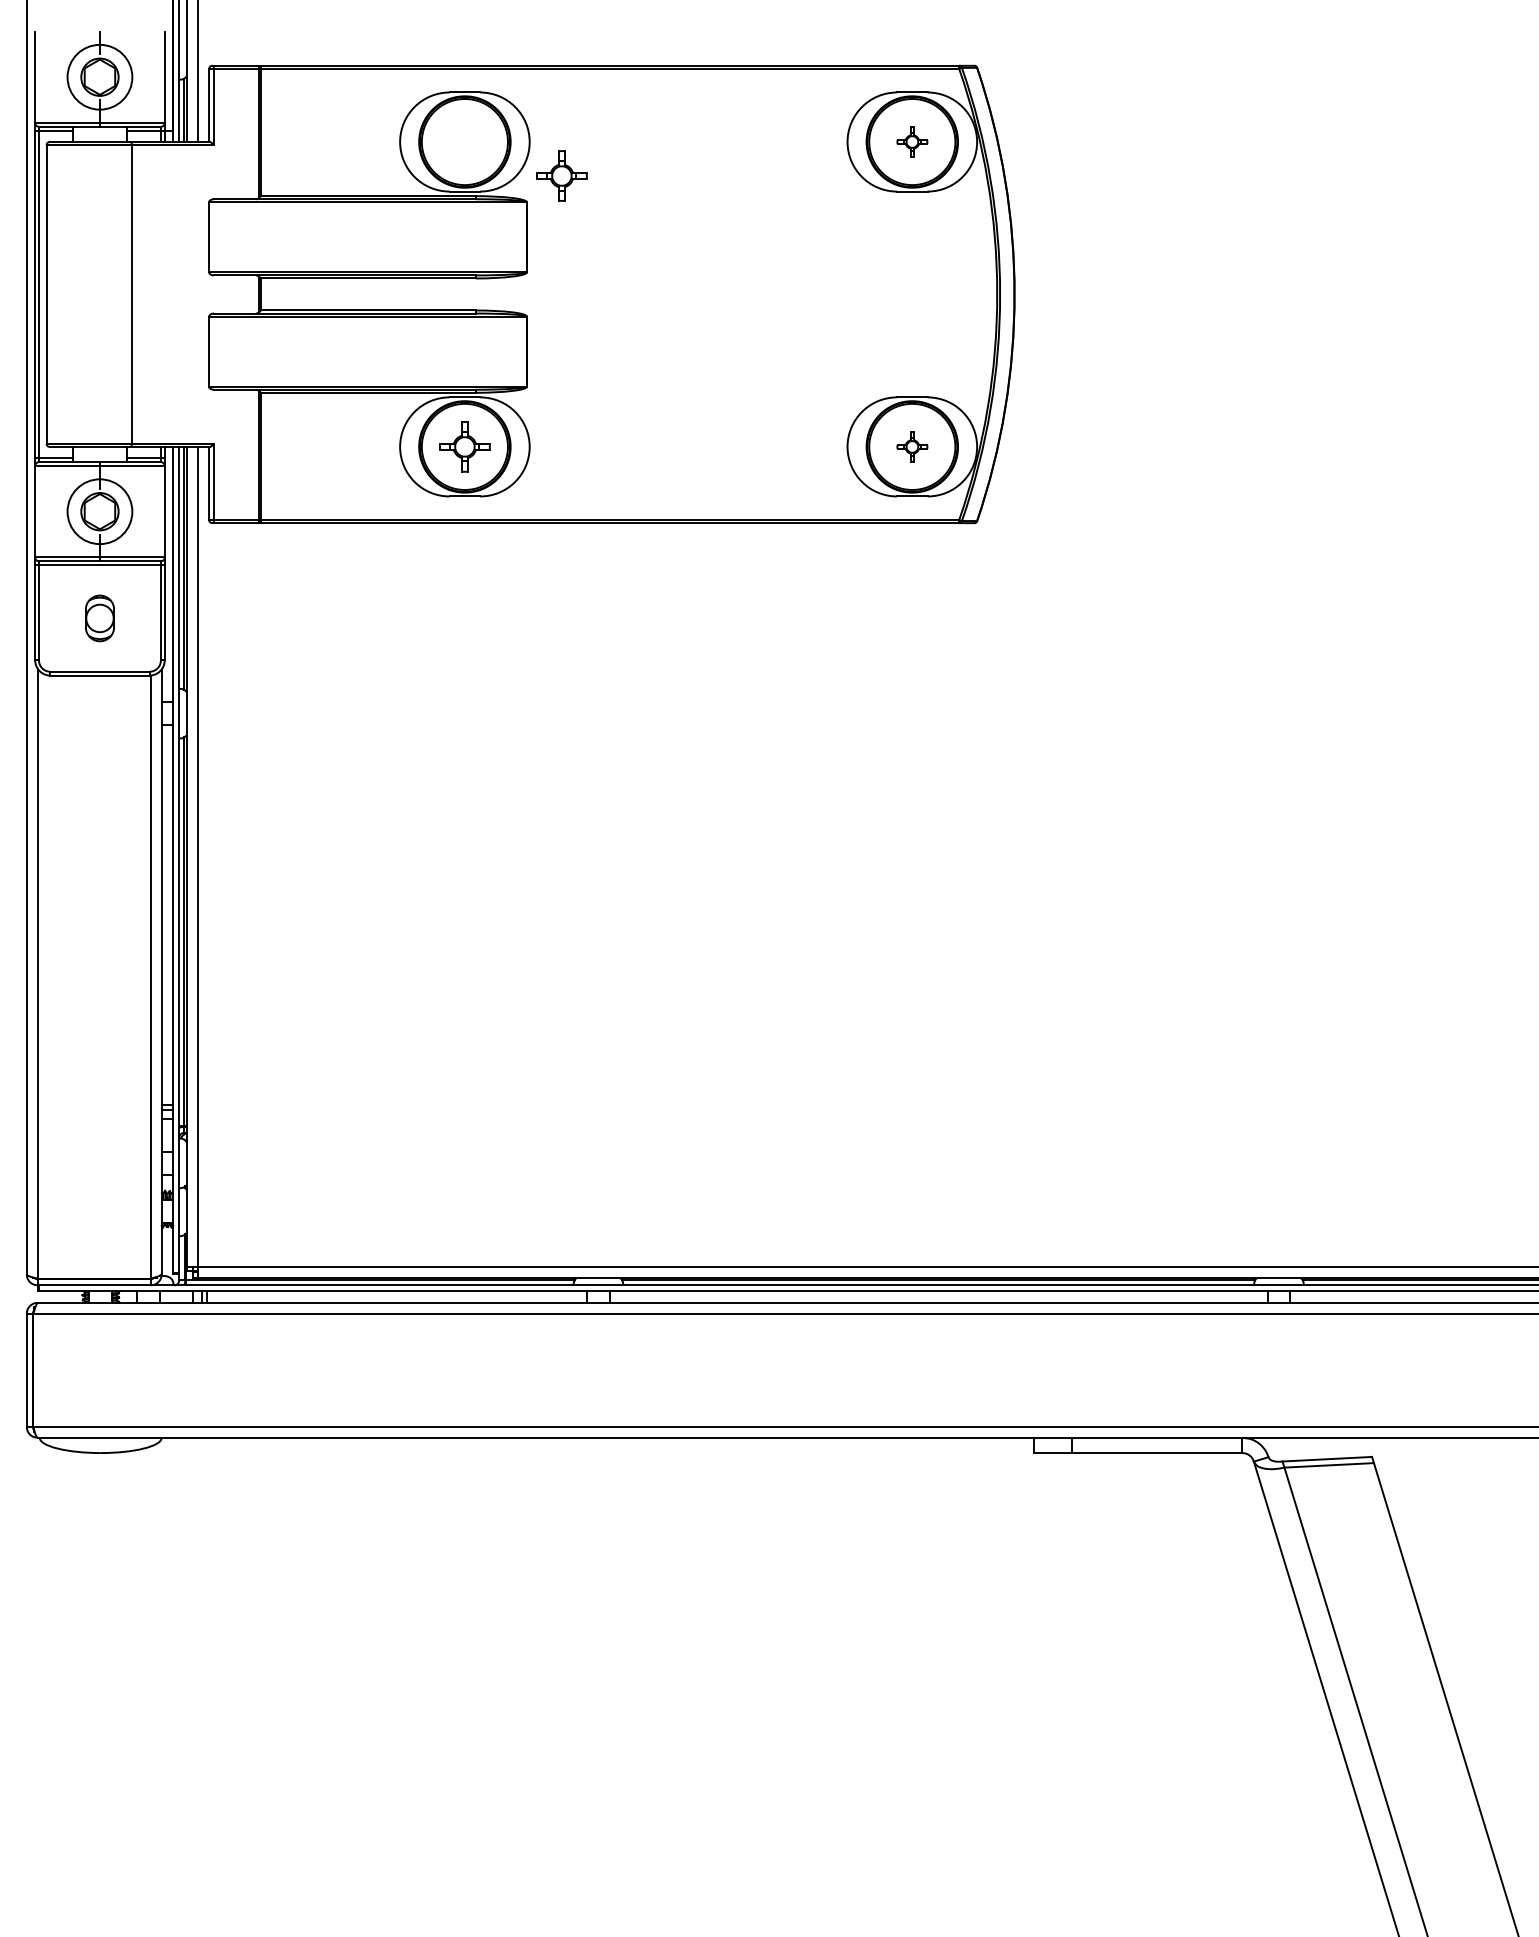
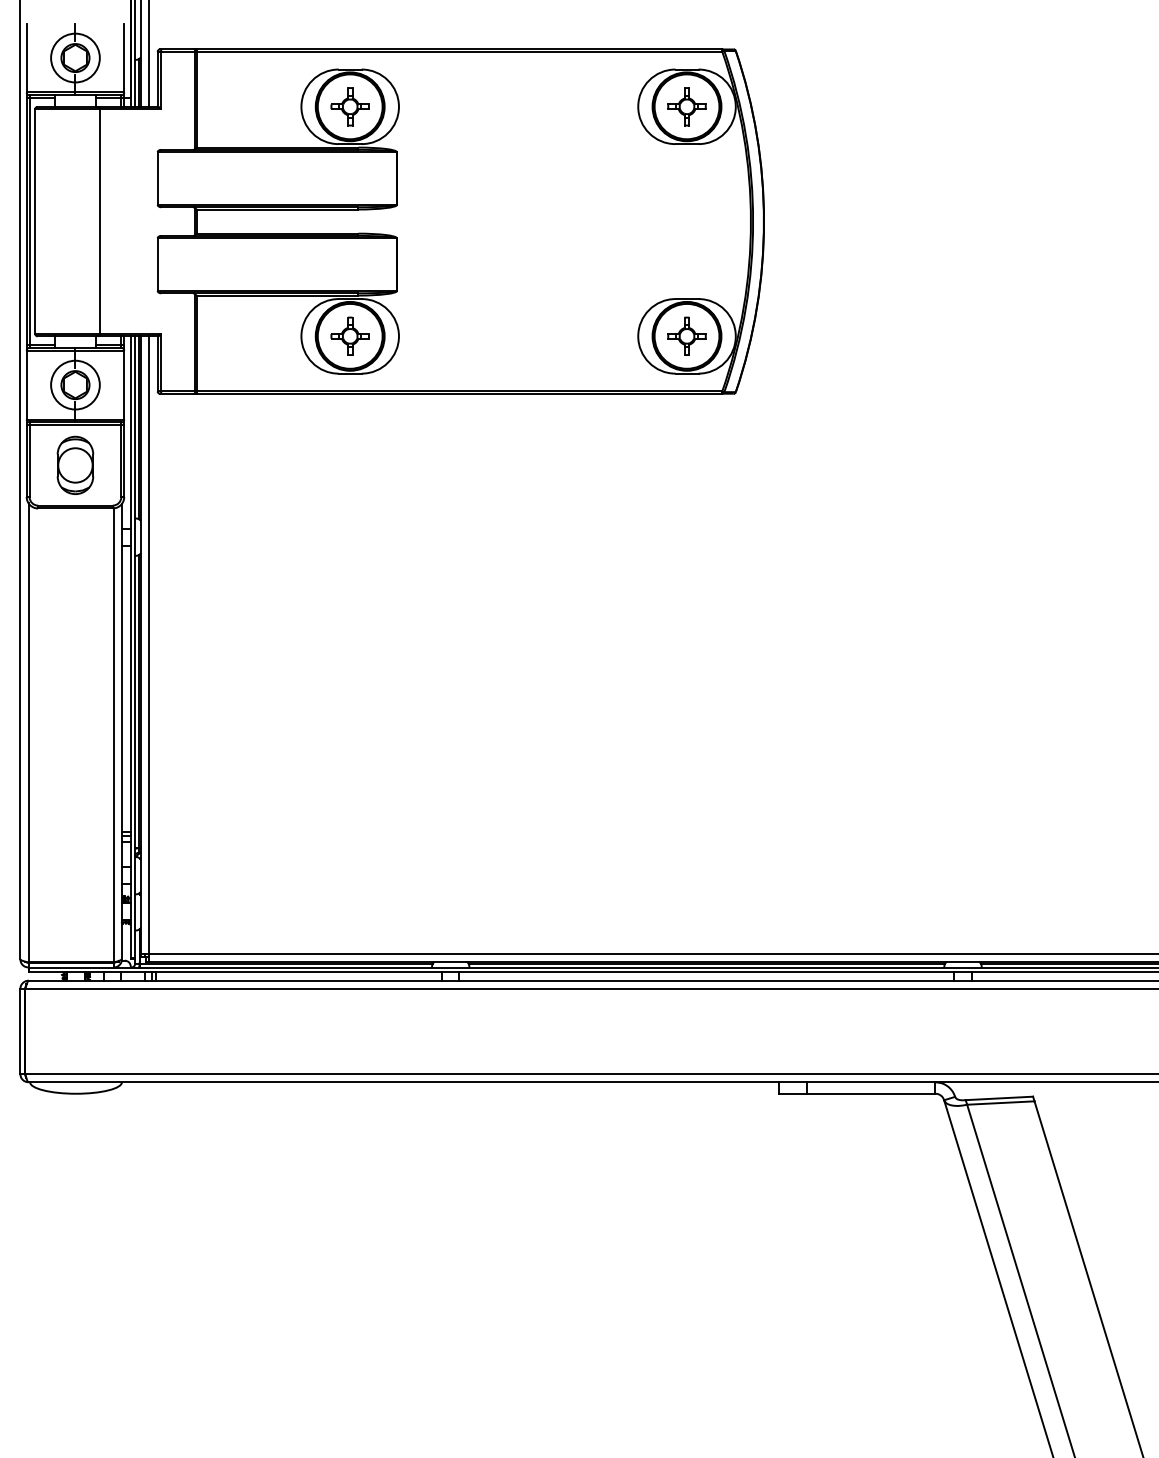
part: (912, 141) -> (687, 106), size x1.67
part: (561, 175) -> (349, 106), moved
part: (912, 446) -> (687, 336), size x1.67
part: (99, 618) -> (75, 465), size x1.67

